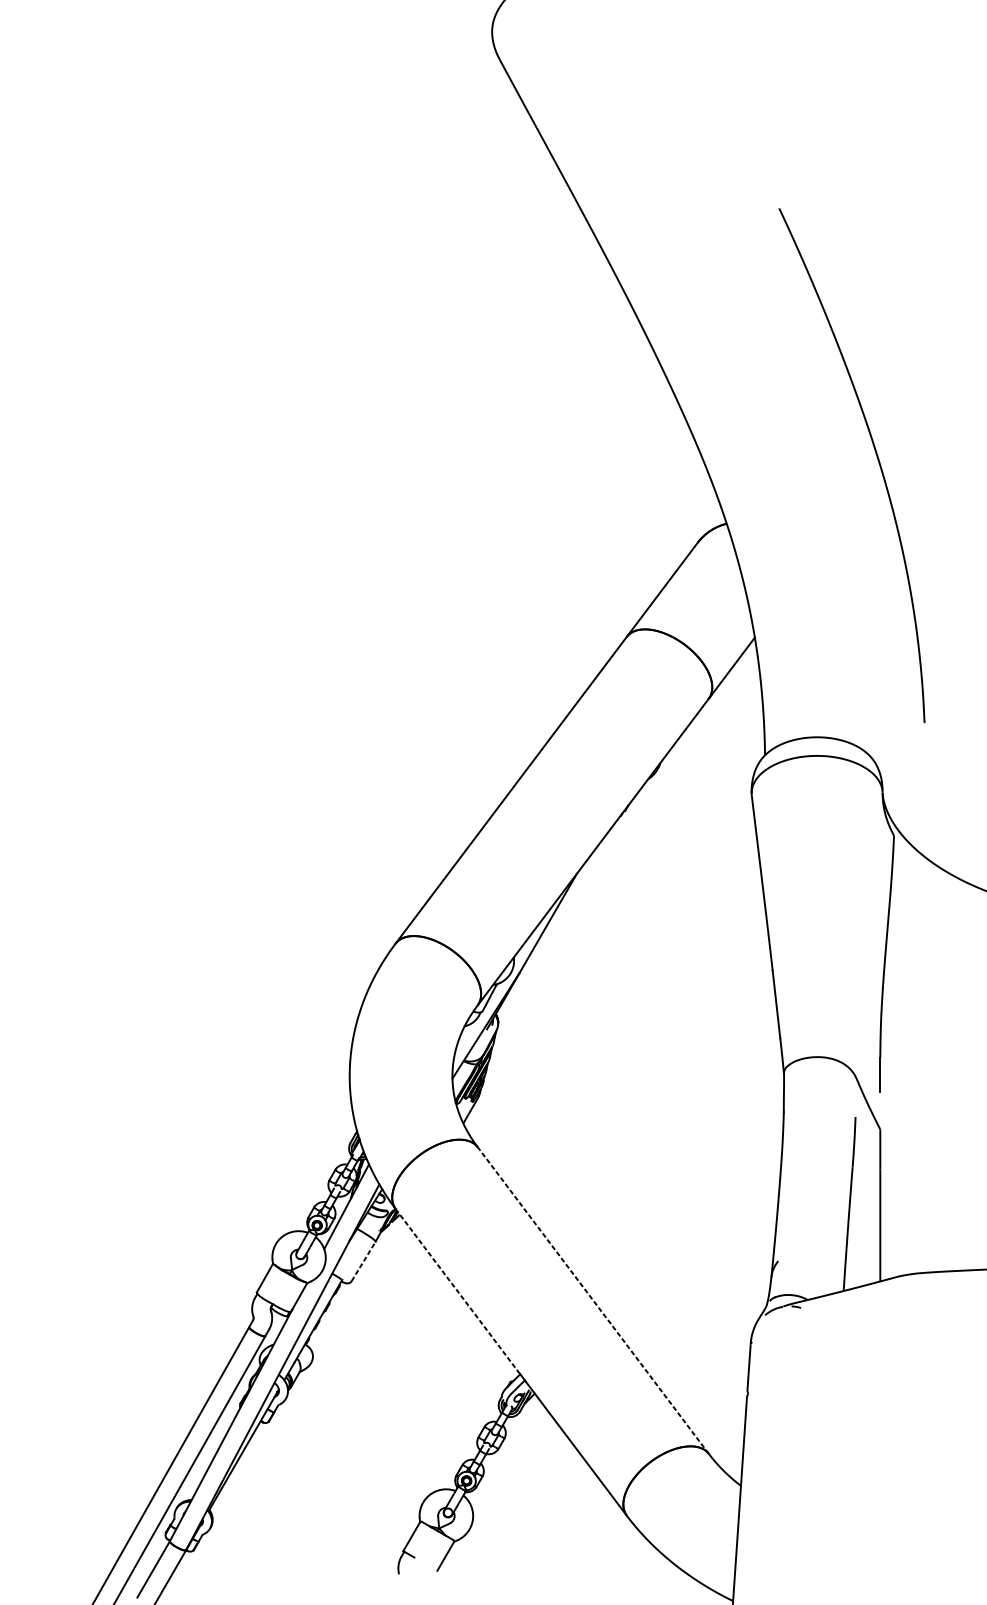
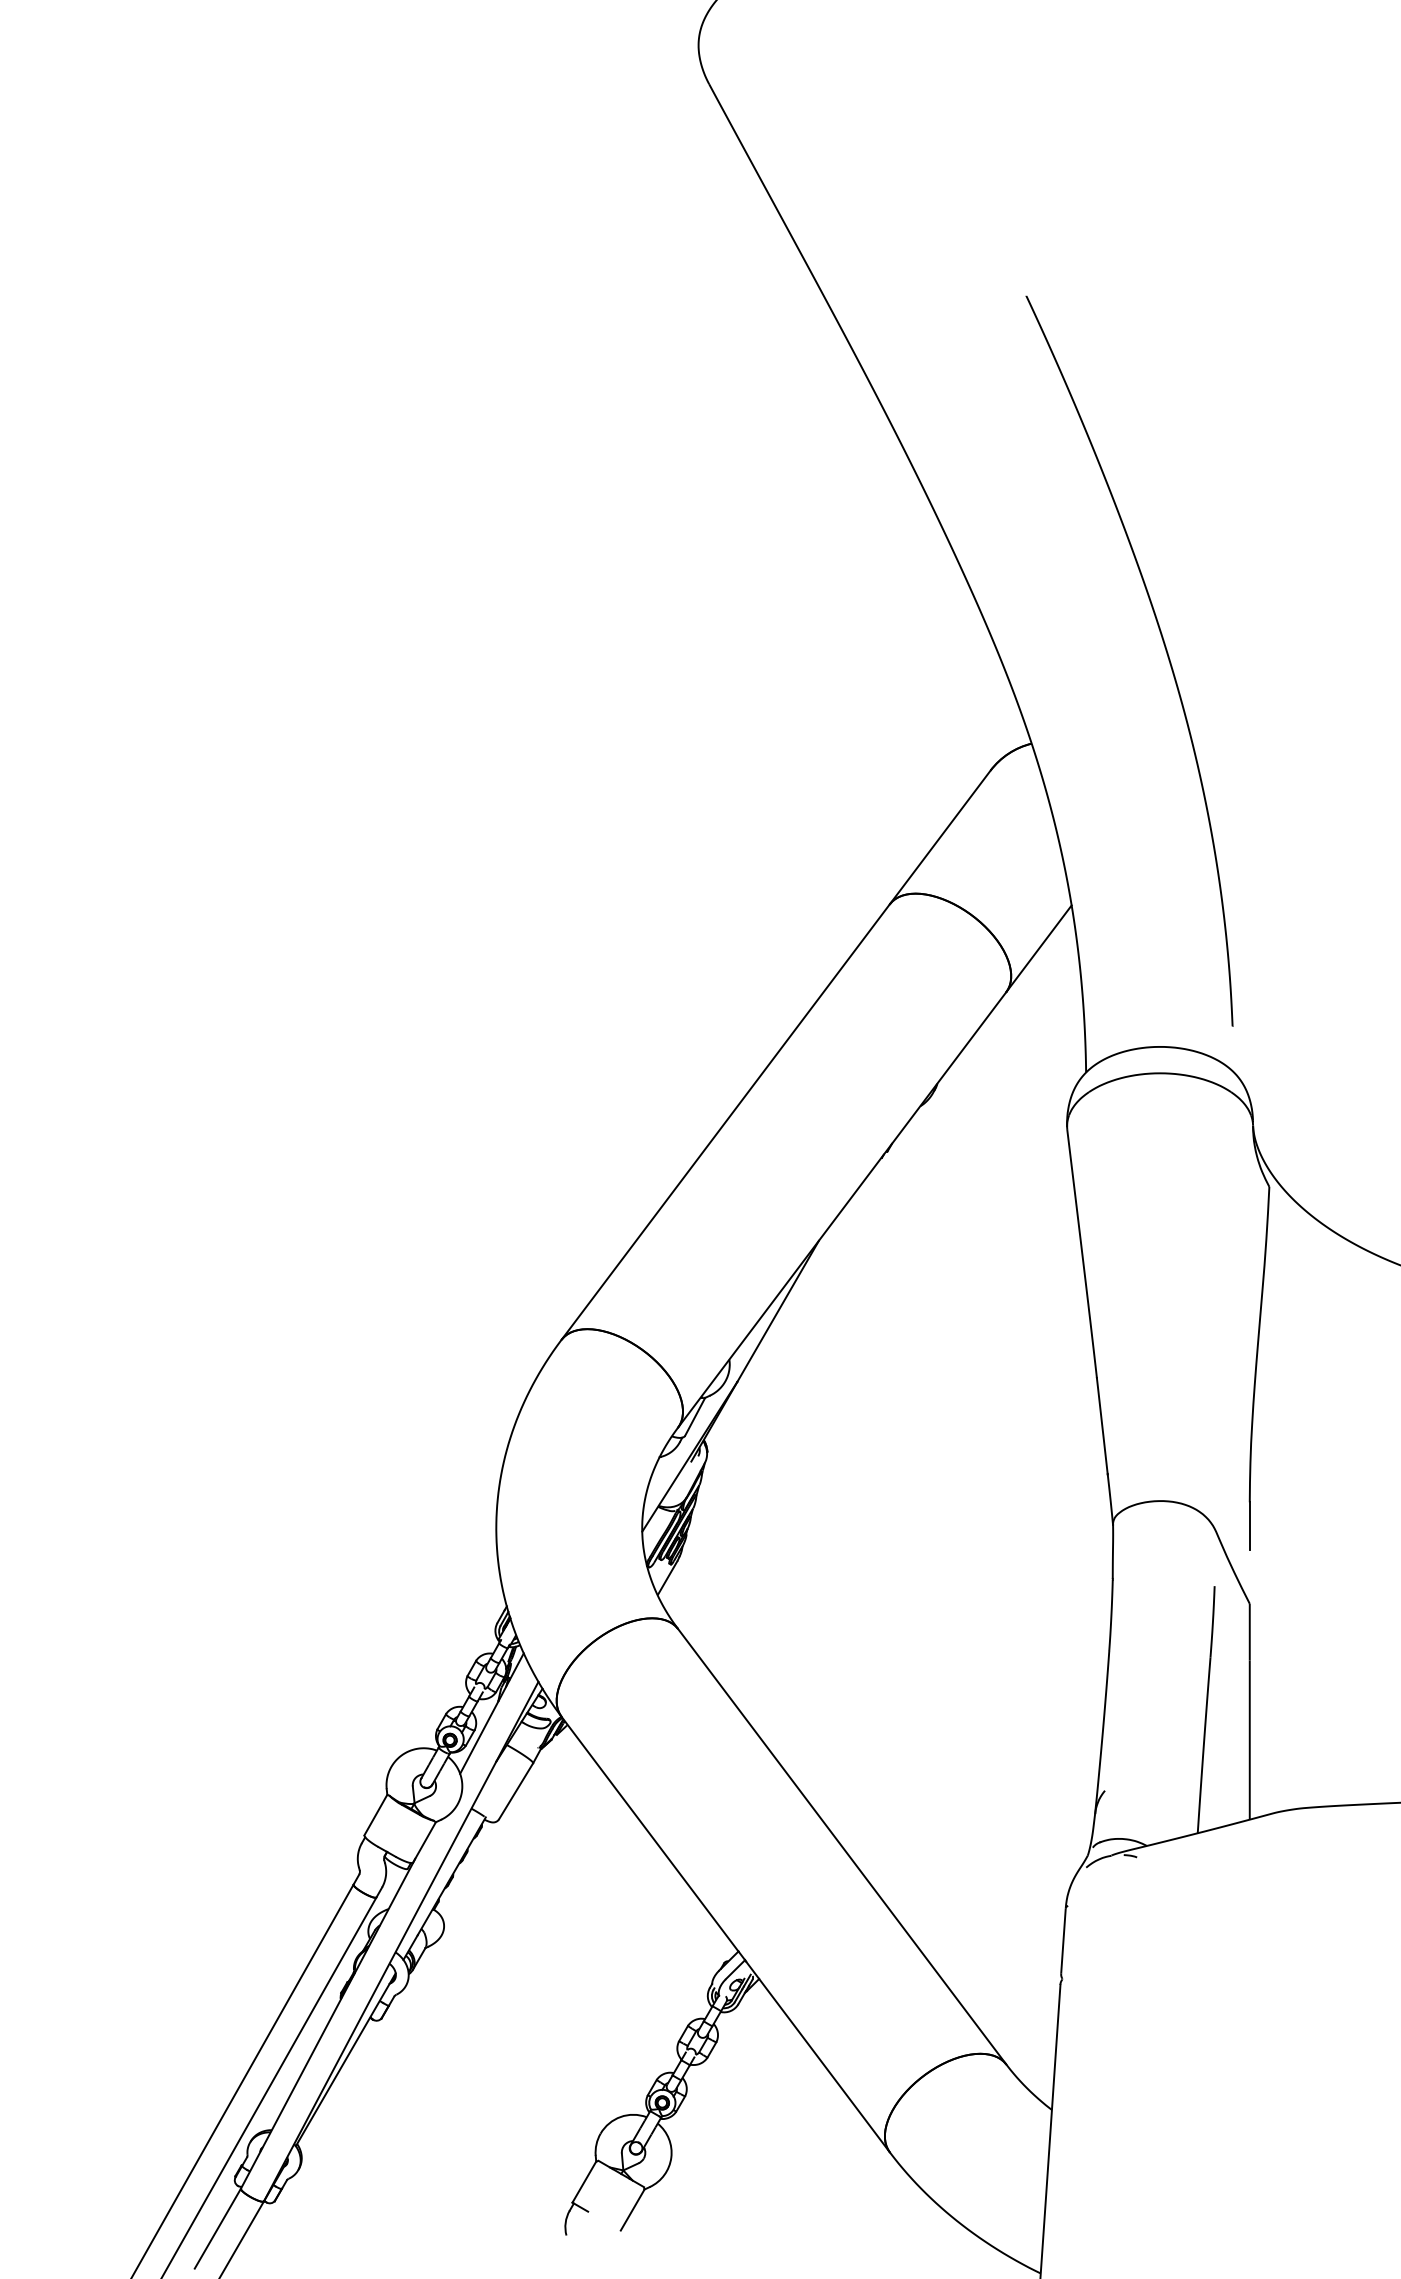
curve: (877, 458) -> (1165, 651), moved
line: (363, 1261) -> (516, 1791), dashed -> solid
line: (458, 1291) -> (650, 1834), dashed -> solid
line: (593, 1300) -> (842, 1846), dashed -> solid

